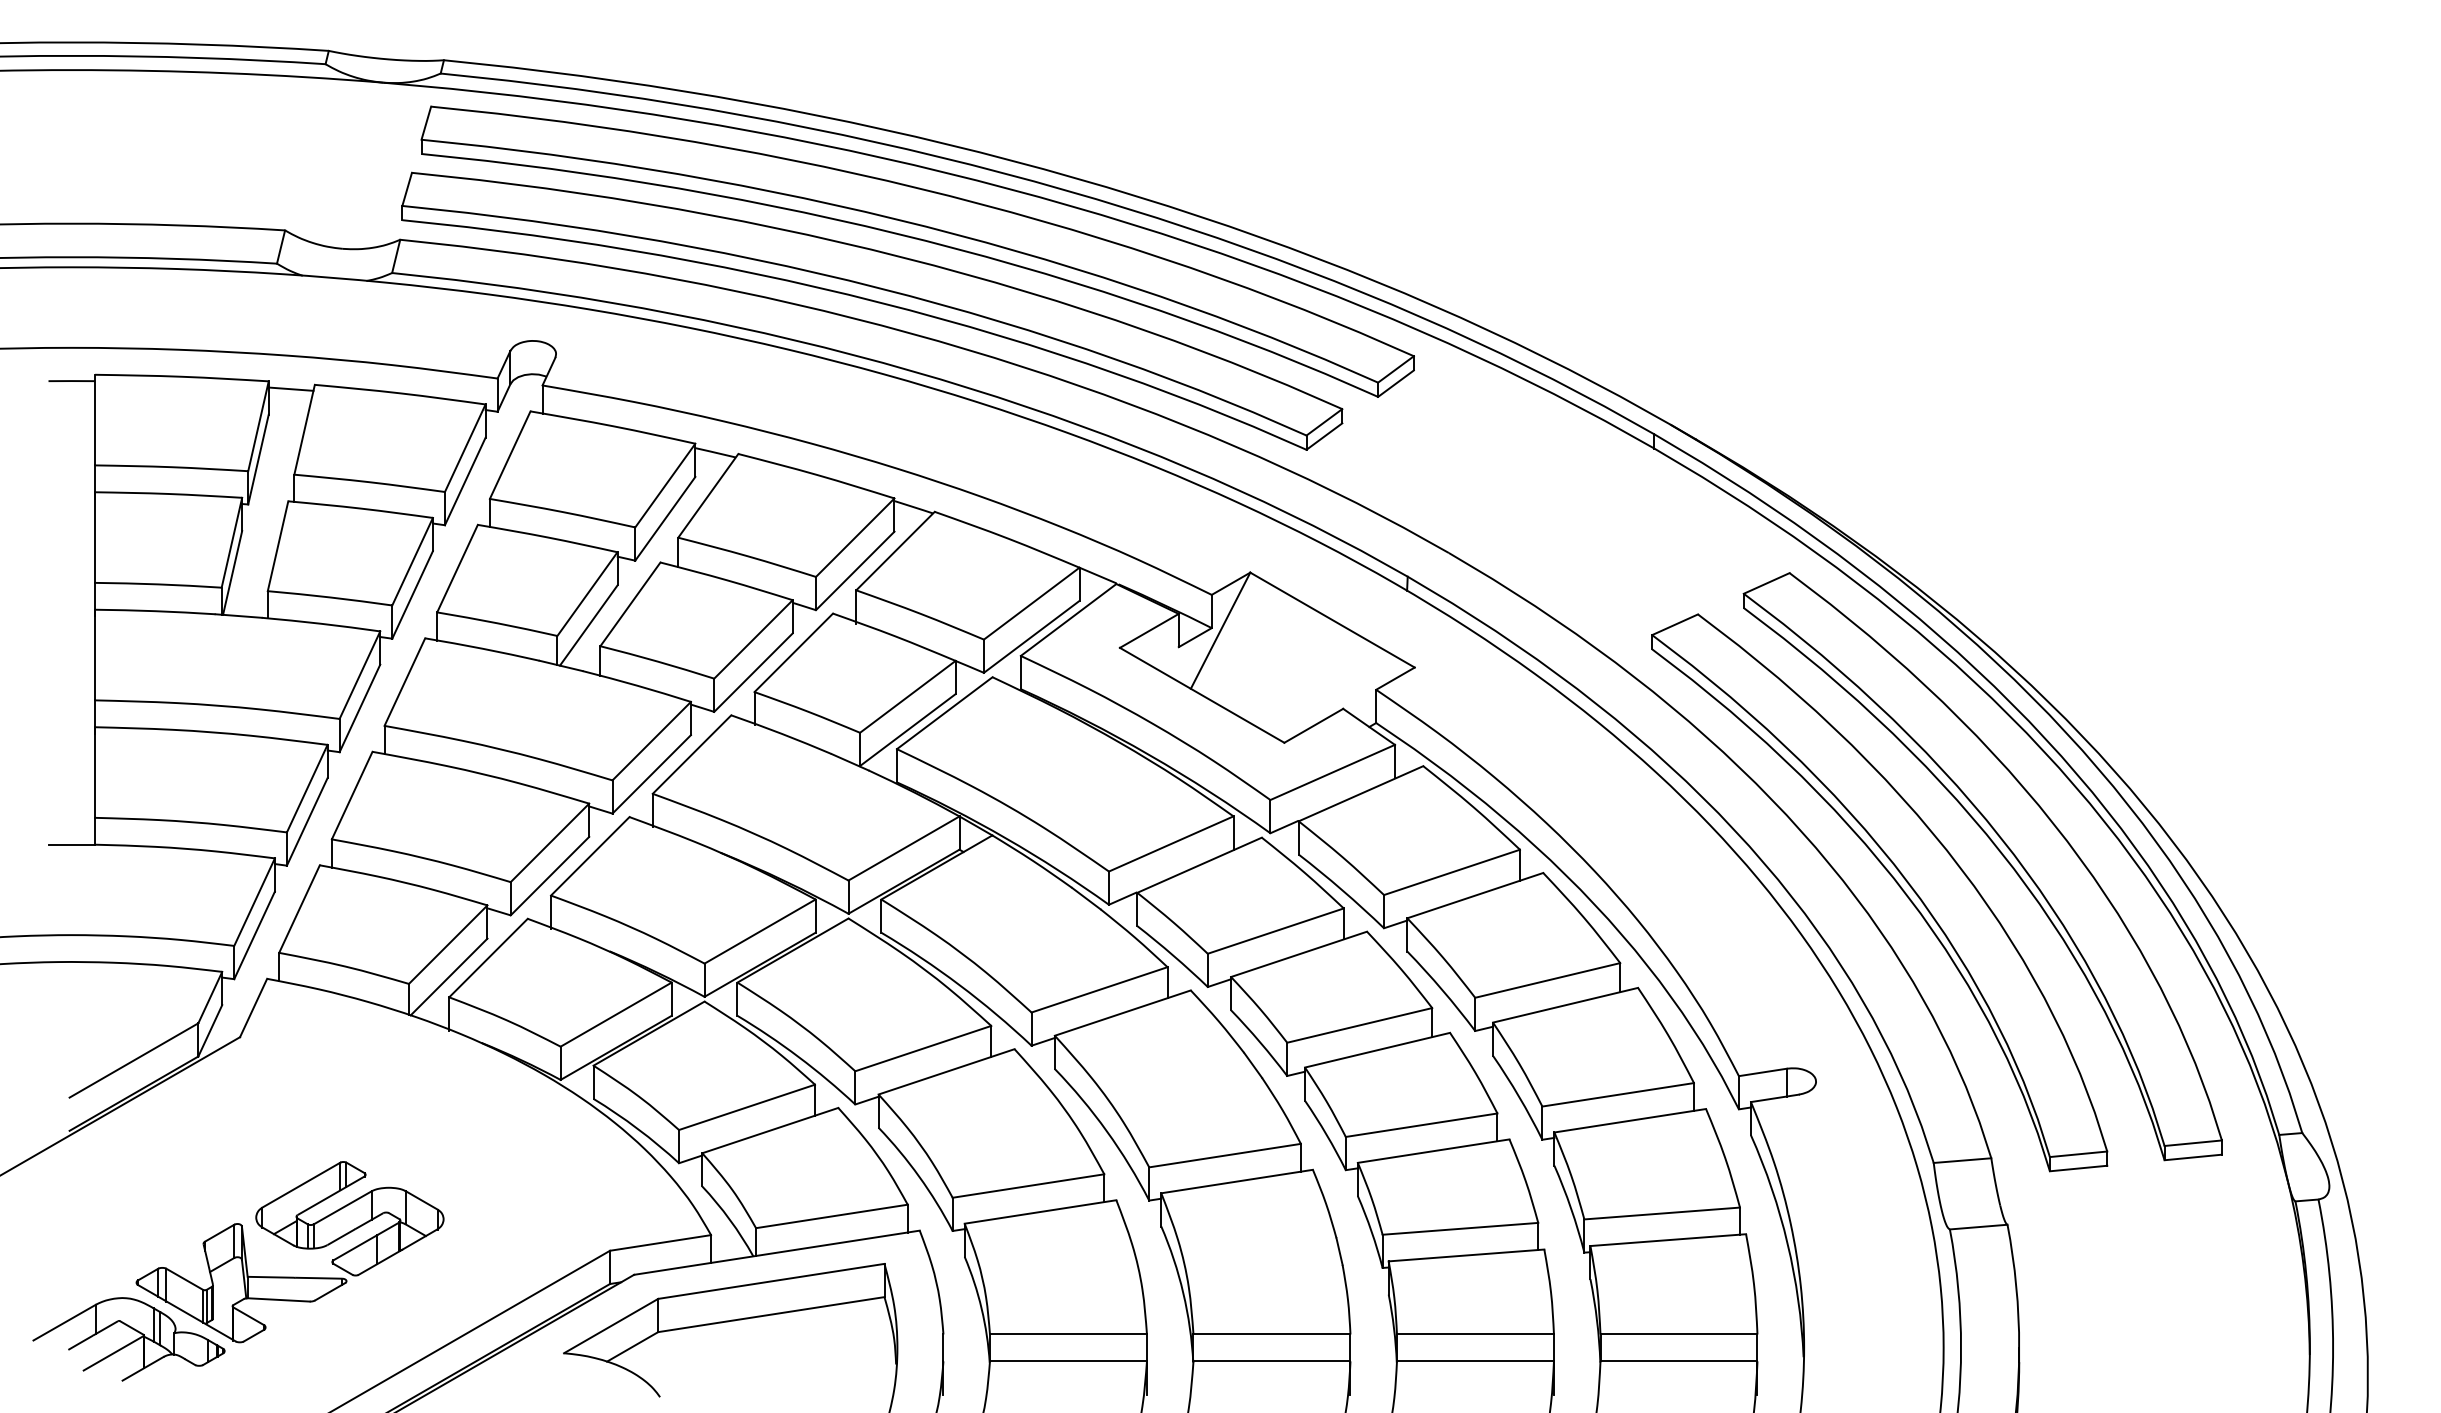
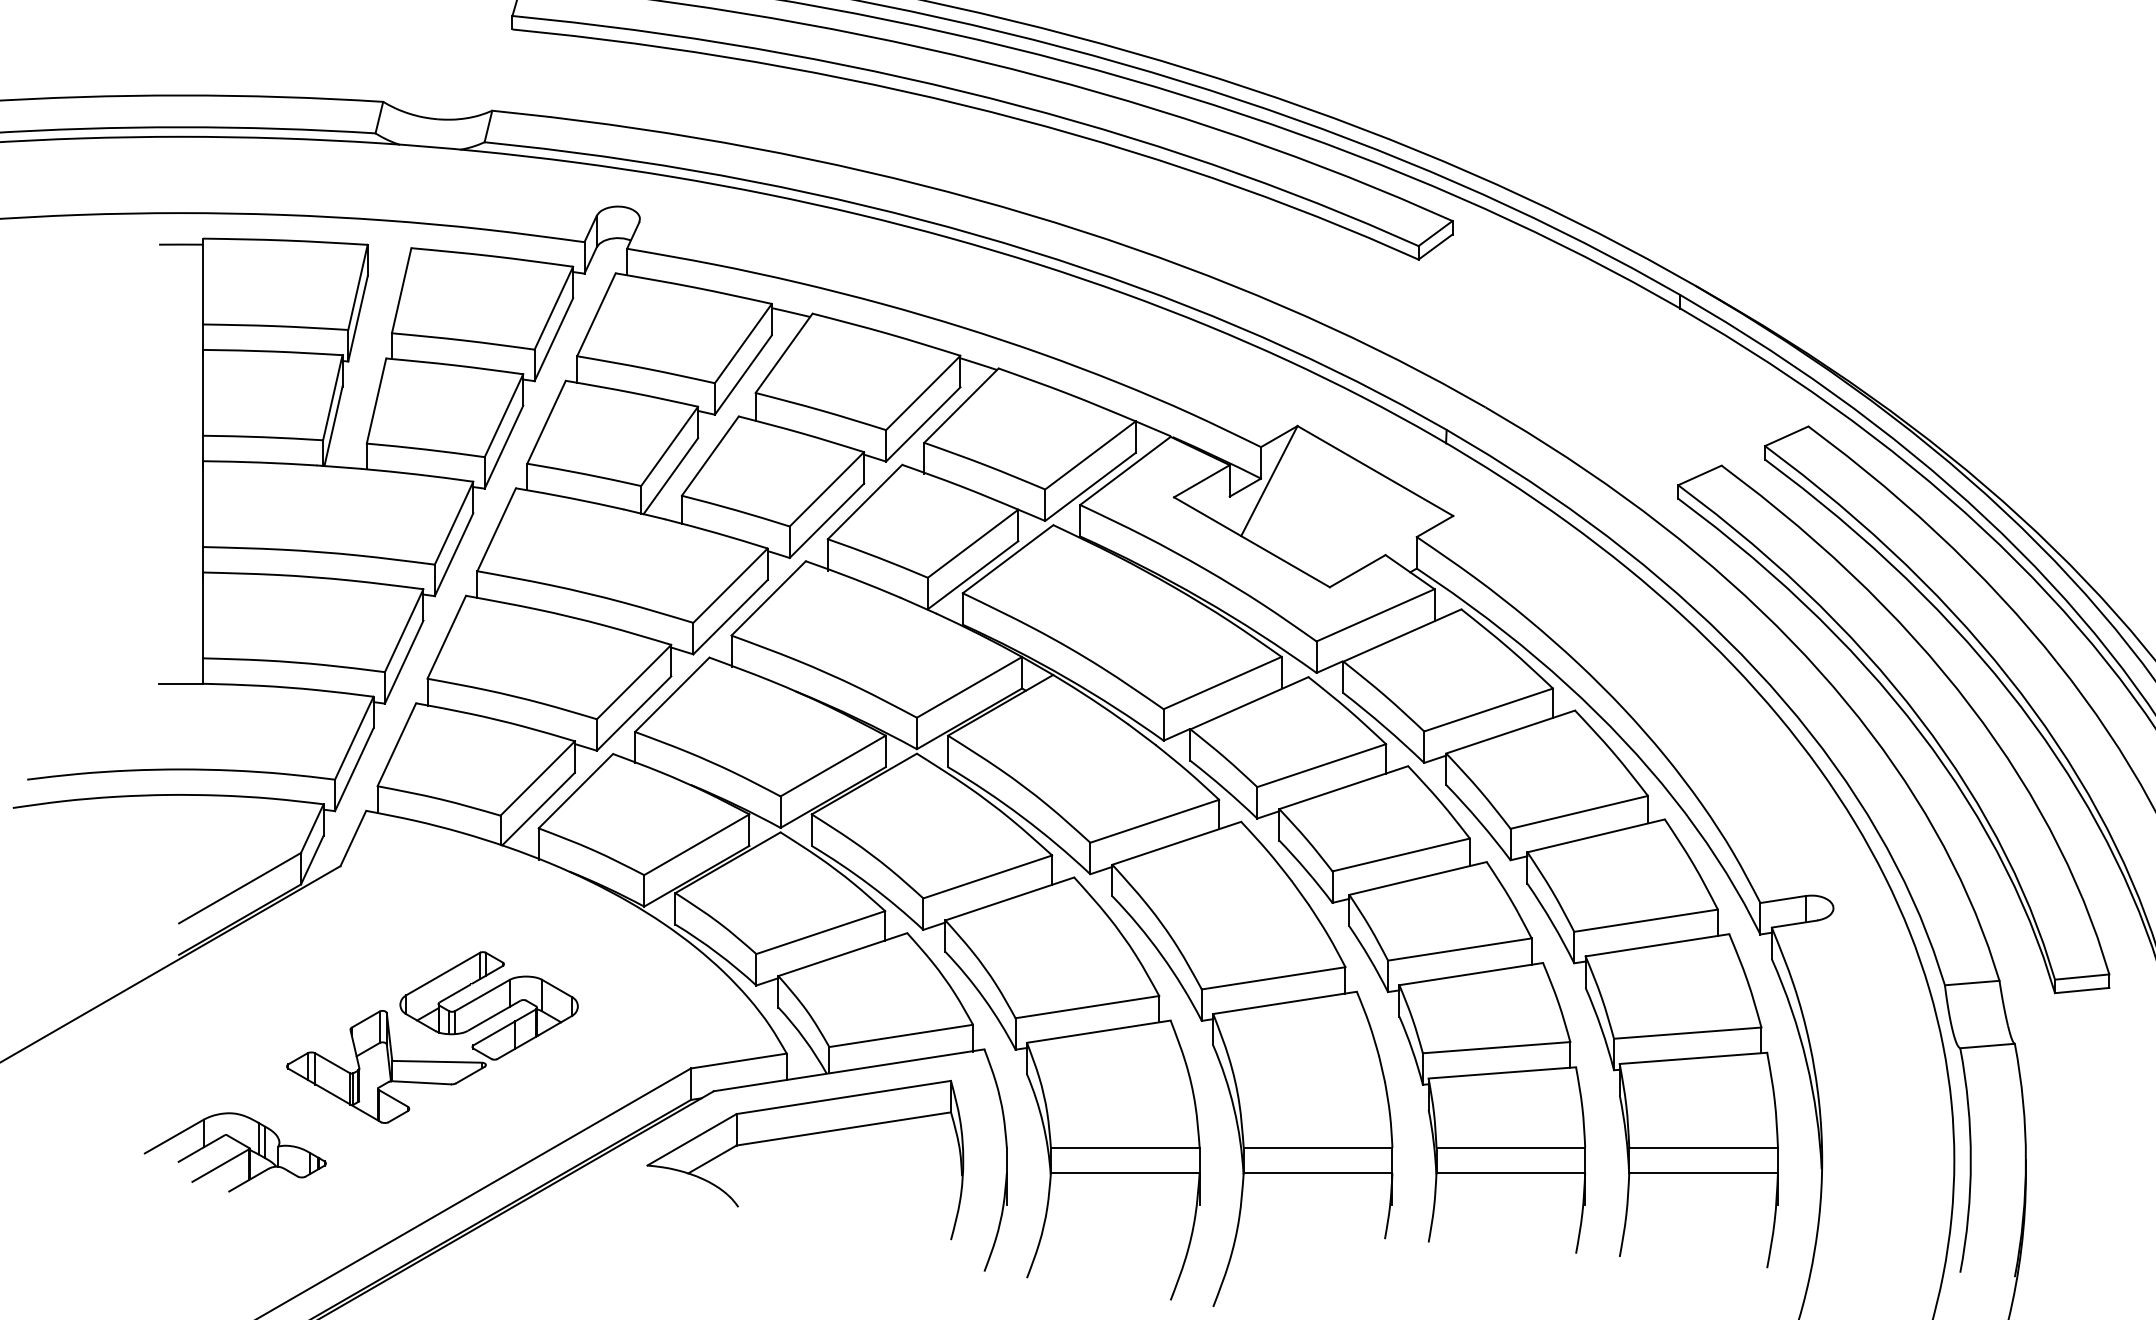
part: (874, 302) -> (941, 170), removed
line: (290, 388) -> (388, 251), removed
part: (293, 1246) -> (435, 1032), moved

